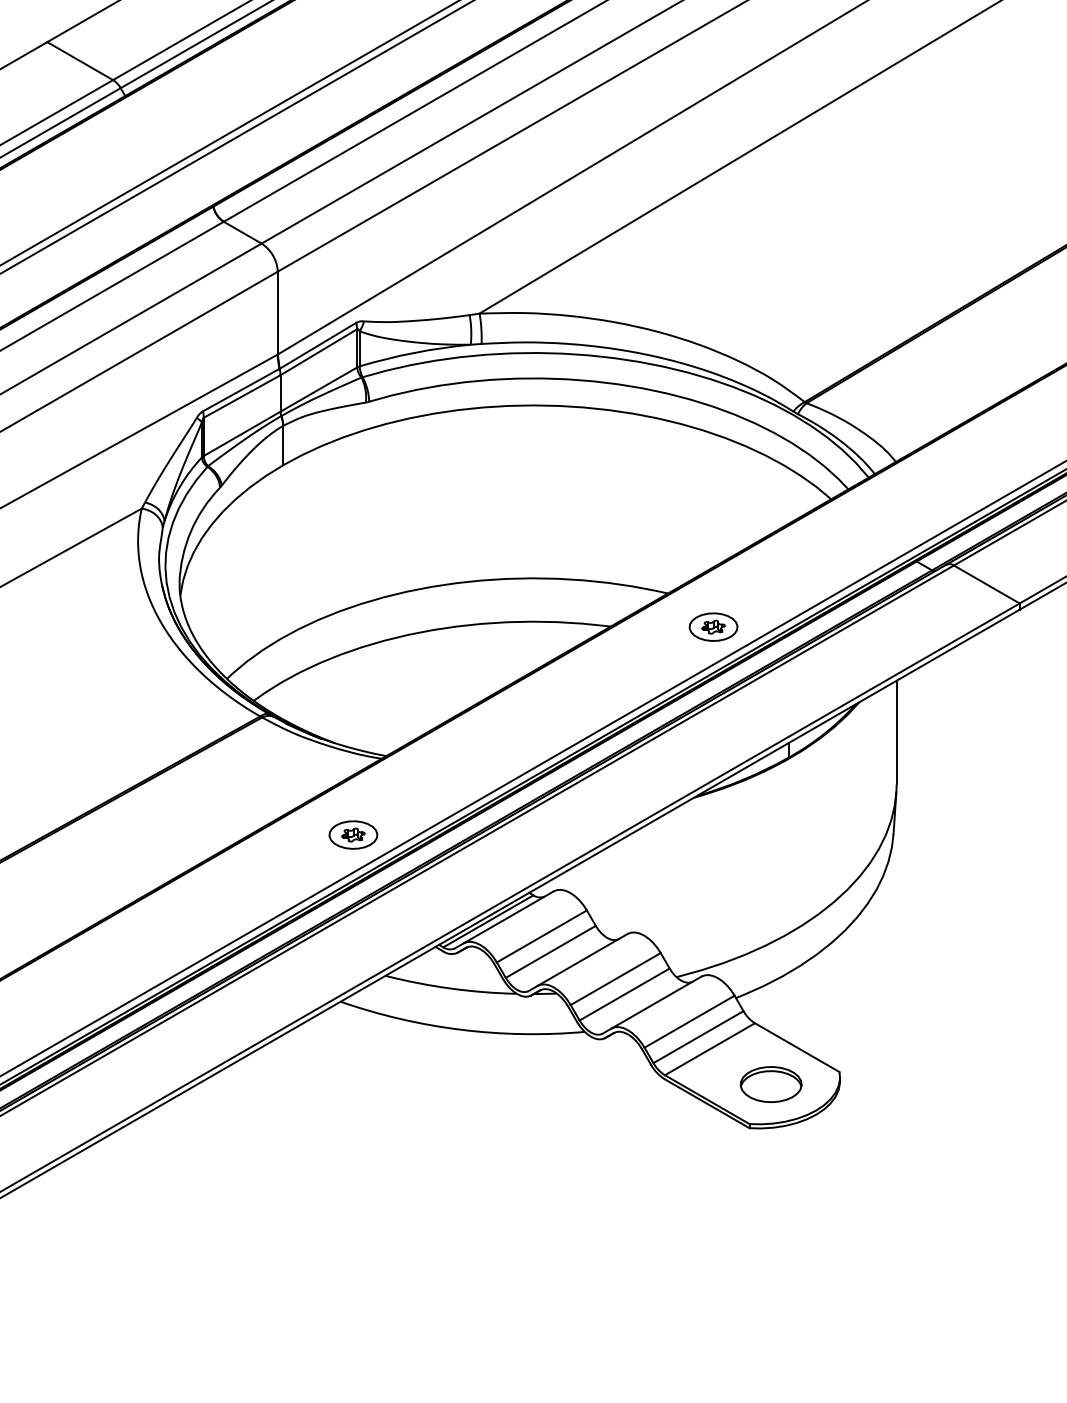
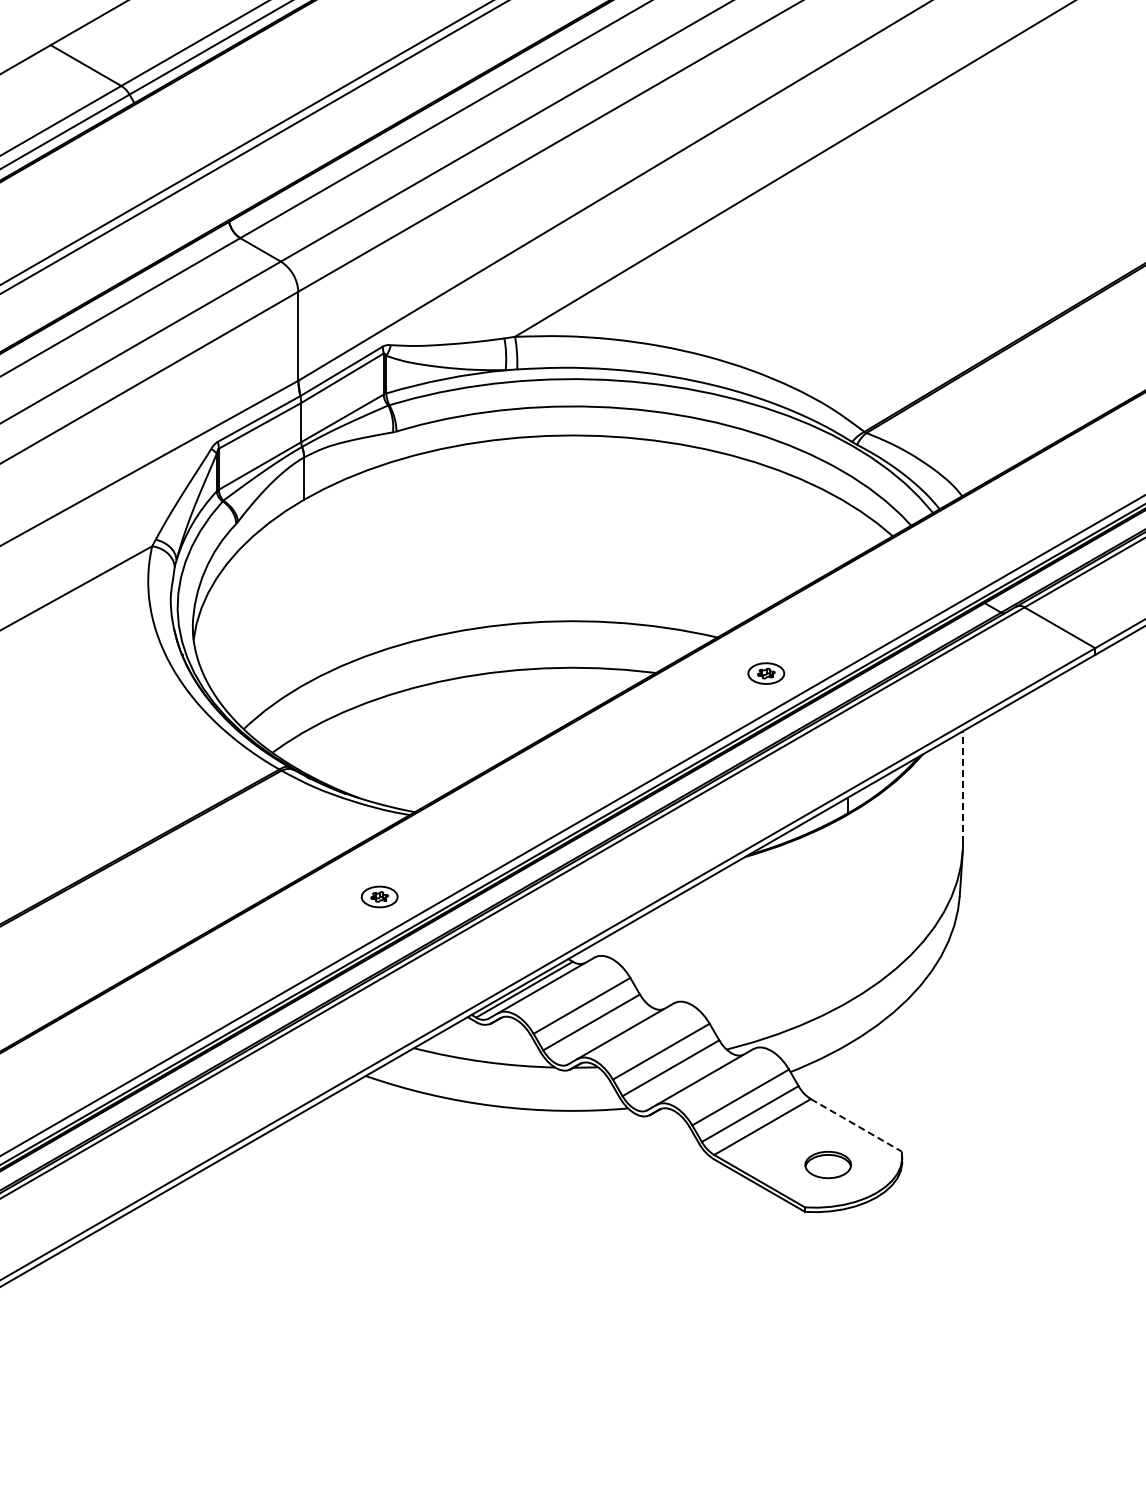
part: (712, 627) -> (765, 673), size x0.7
line: (897, 732) -> (963, 786), solid -> dashed
part: (353, 834) -> (379, 896), size x0.7
line: (797, 1047) -> (856, 1125), solid -> dashed
part: (770, 1084) -> (827, 1164), size x0.7

